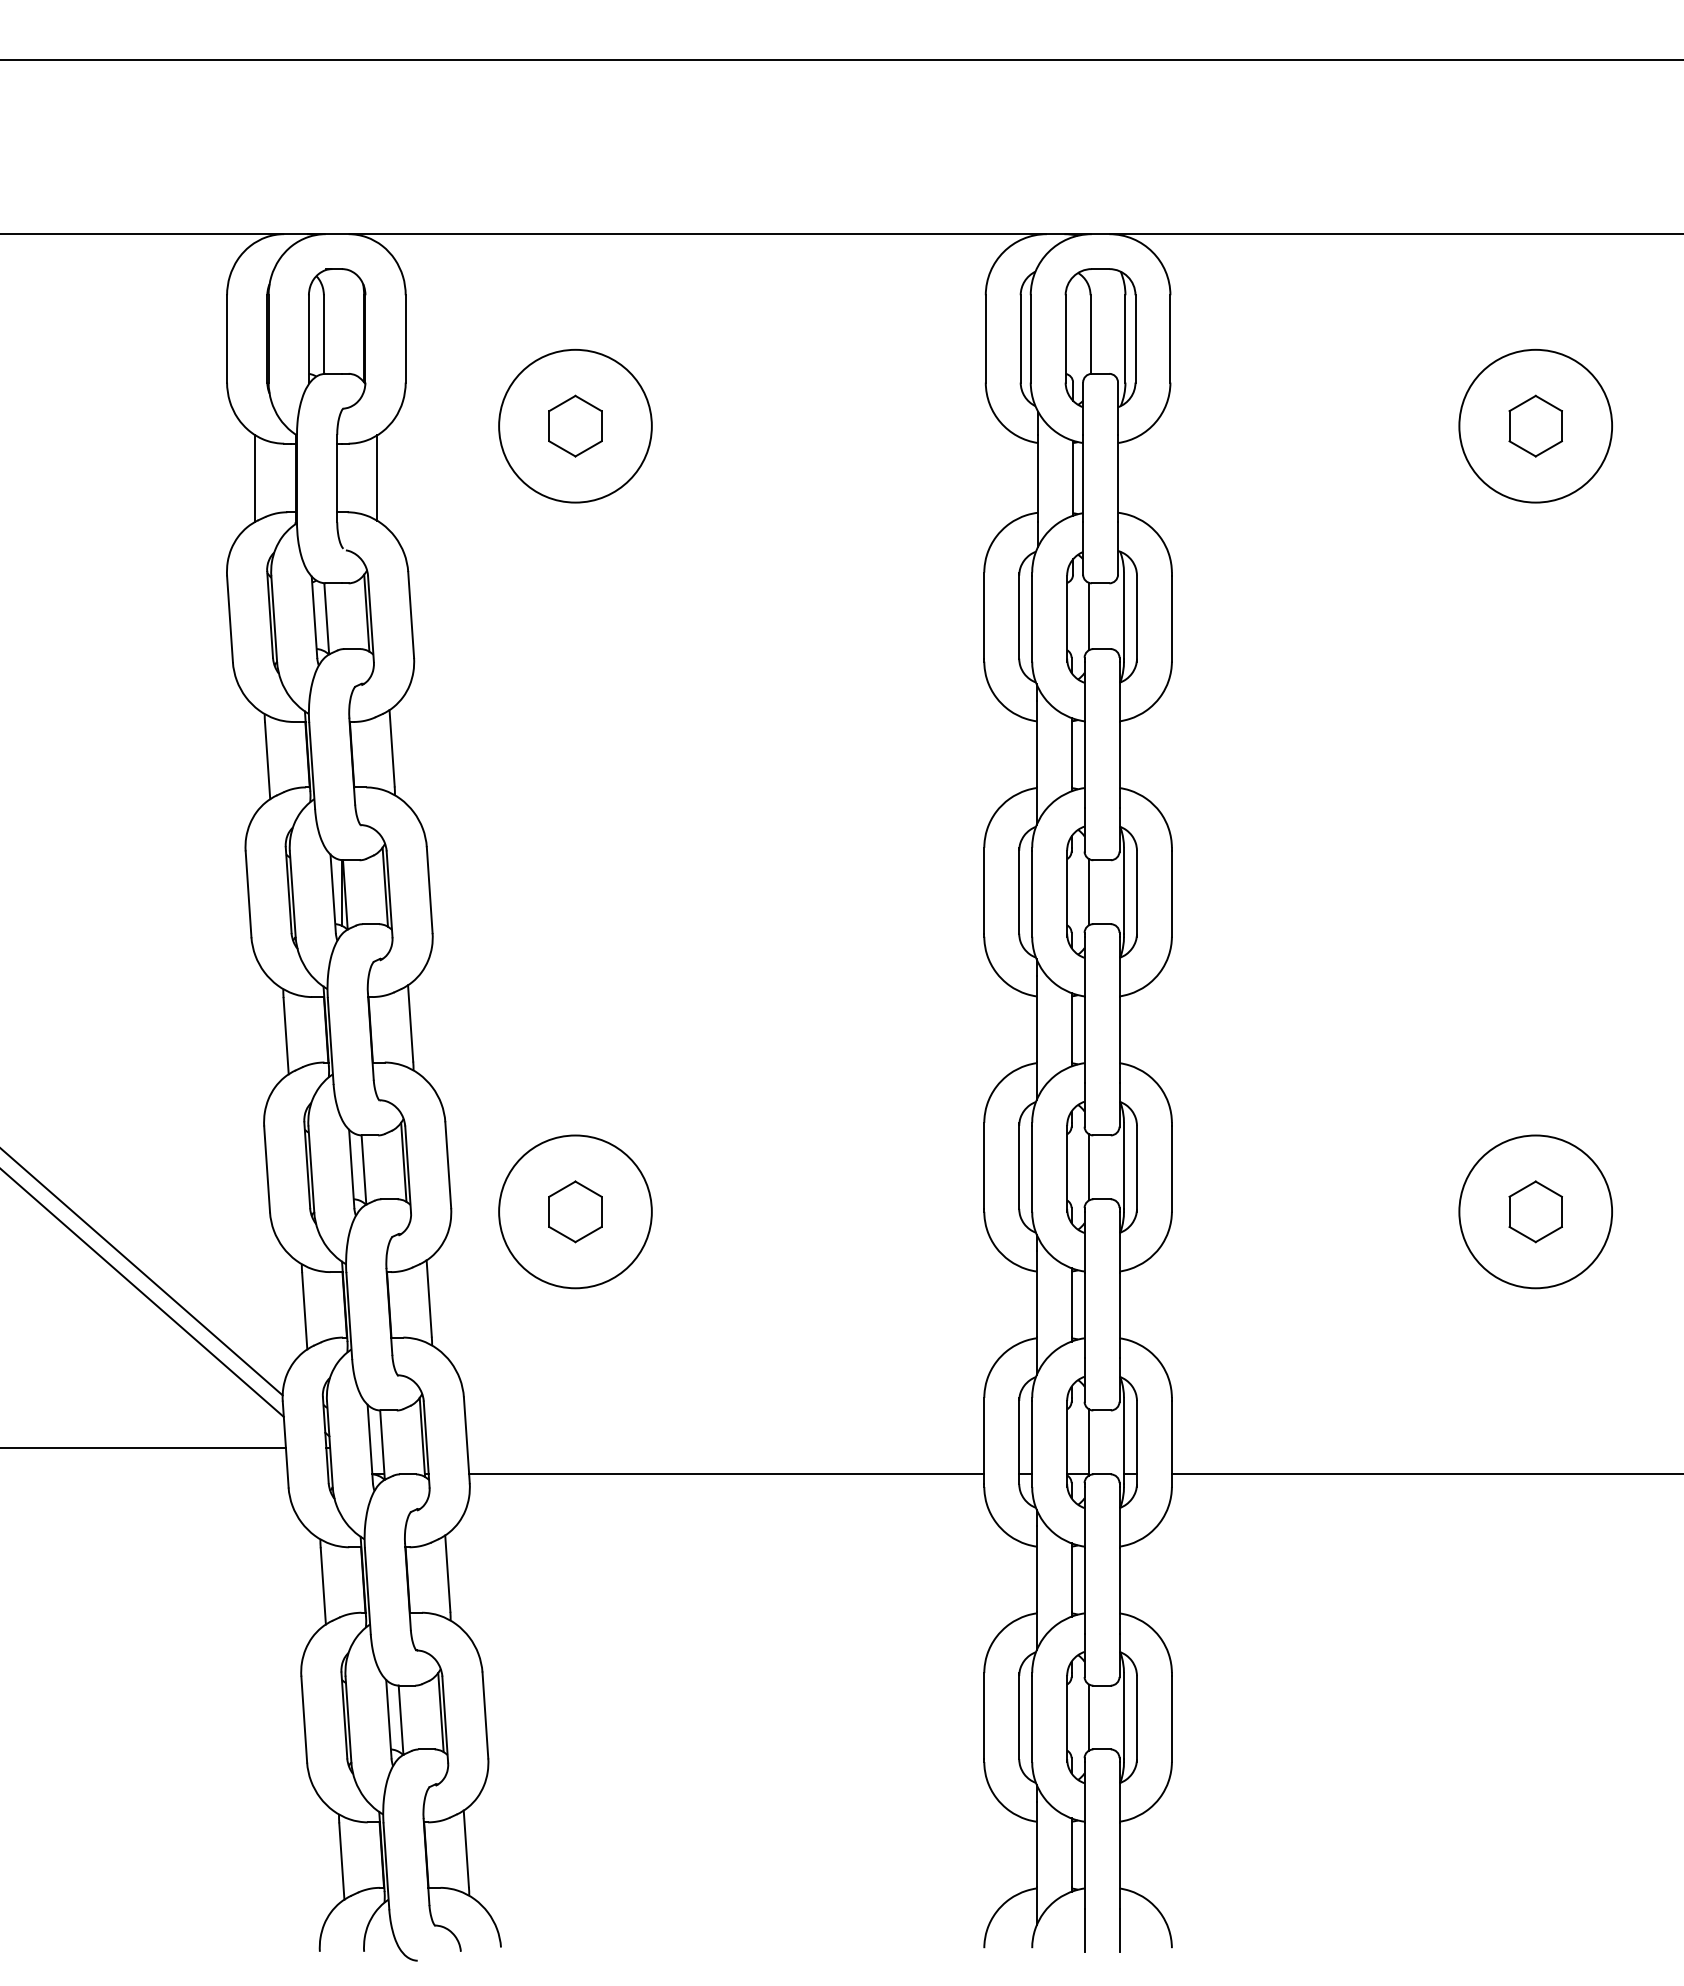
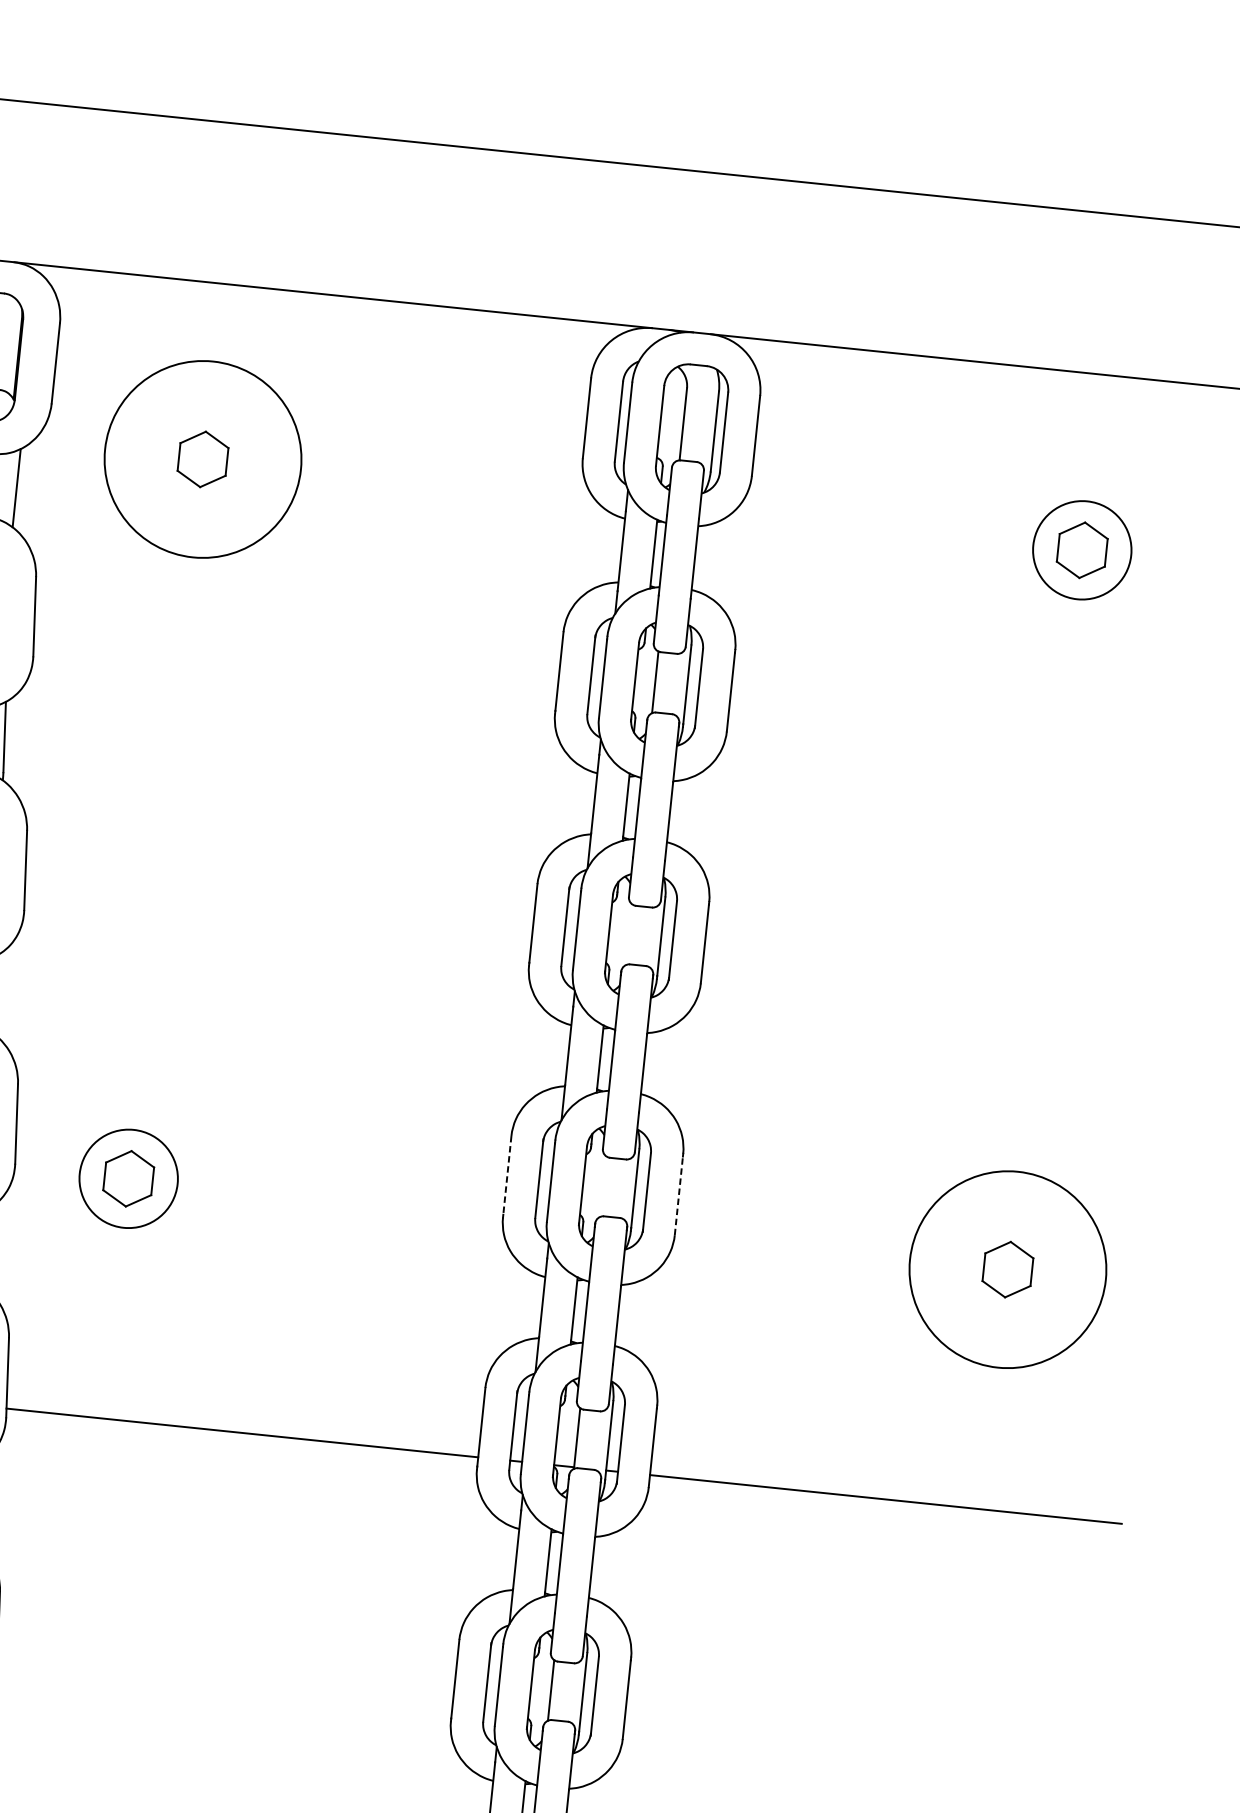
circle: (575, 425) -> (203, 458), size x1.4
circle: (1535, 425) -> (1082, 549), size x0.7
line: (1089, 892) -> (629, 935), removed
line: (984, 1165) -> (507, 1175), solid -> dashed
line: (1089, 1167) -> (603, 1186), removed
line: (1171, 1168) -> (678, 1195), solid -> dashed
circle: (575, 1211) -> (128, 1178), size x0.7
circle: (1535, 1211) -> (1007, 1269), size x1.4

